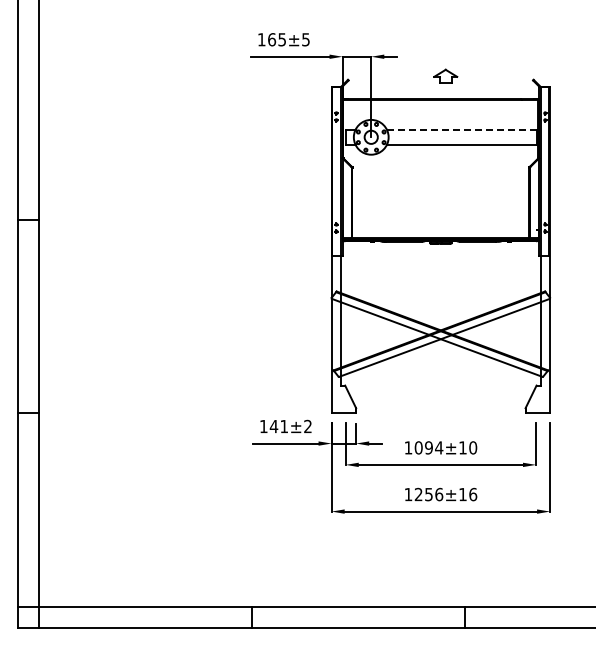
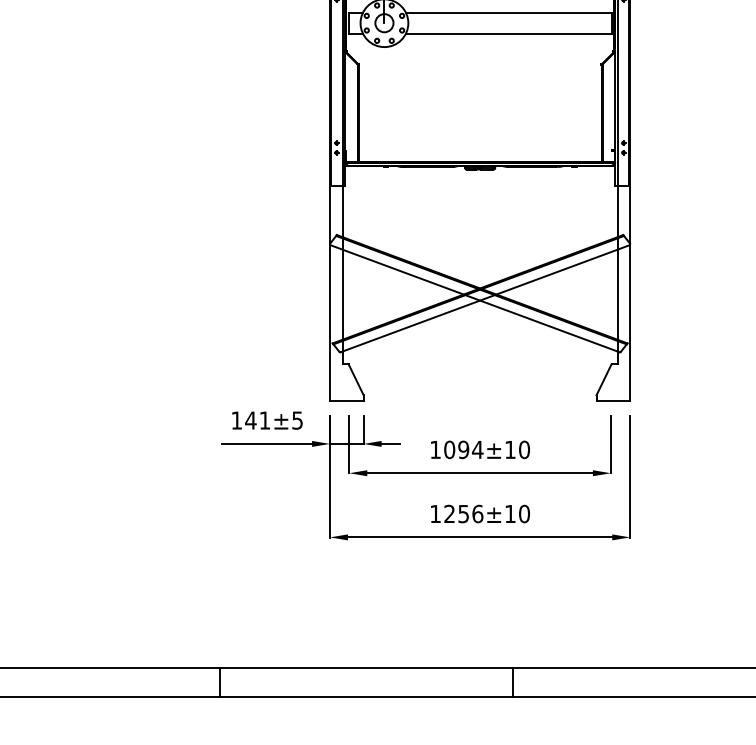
line: (461, 129) -> (508, 12), dashed -> solid
text: (307, 426) -> (296, 420), 141±2 -> 141±5
text: (473, 493) -> (524, 512), 1256±16 -> 1256±10

